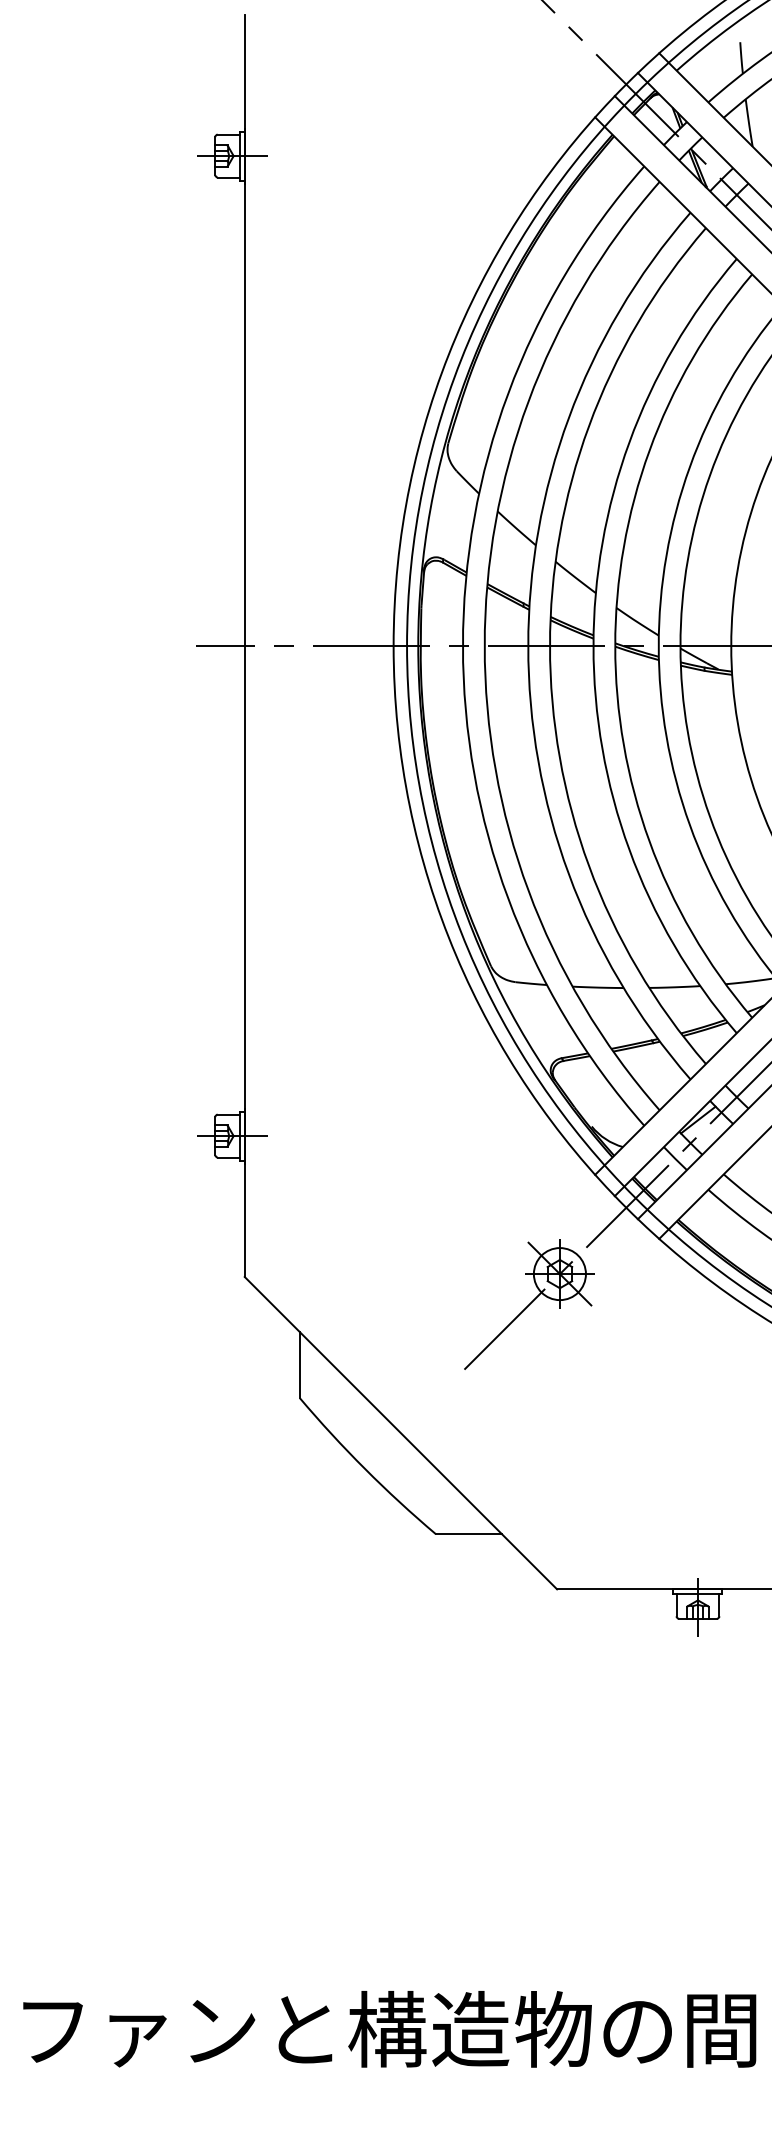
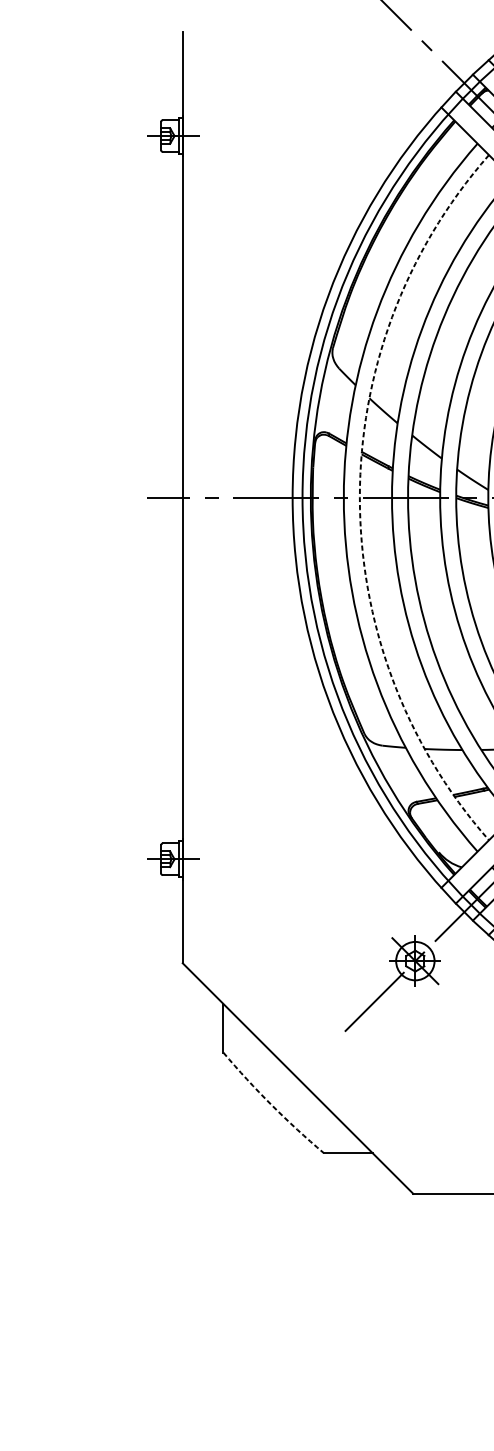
arc: (484, 646) -> (359, 497), solid -> dashed
arc: (365, 1468) -> (271, 1104), solid -> dashed

